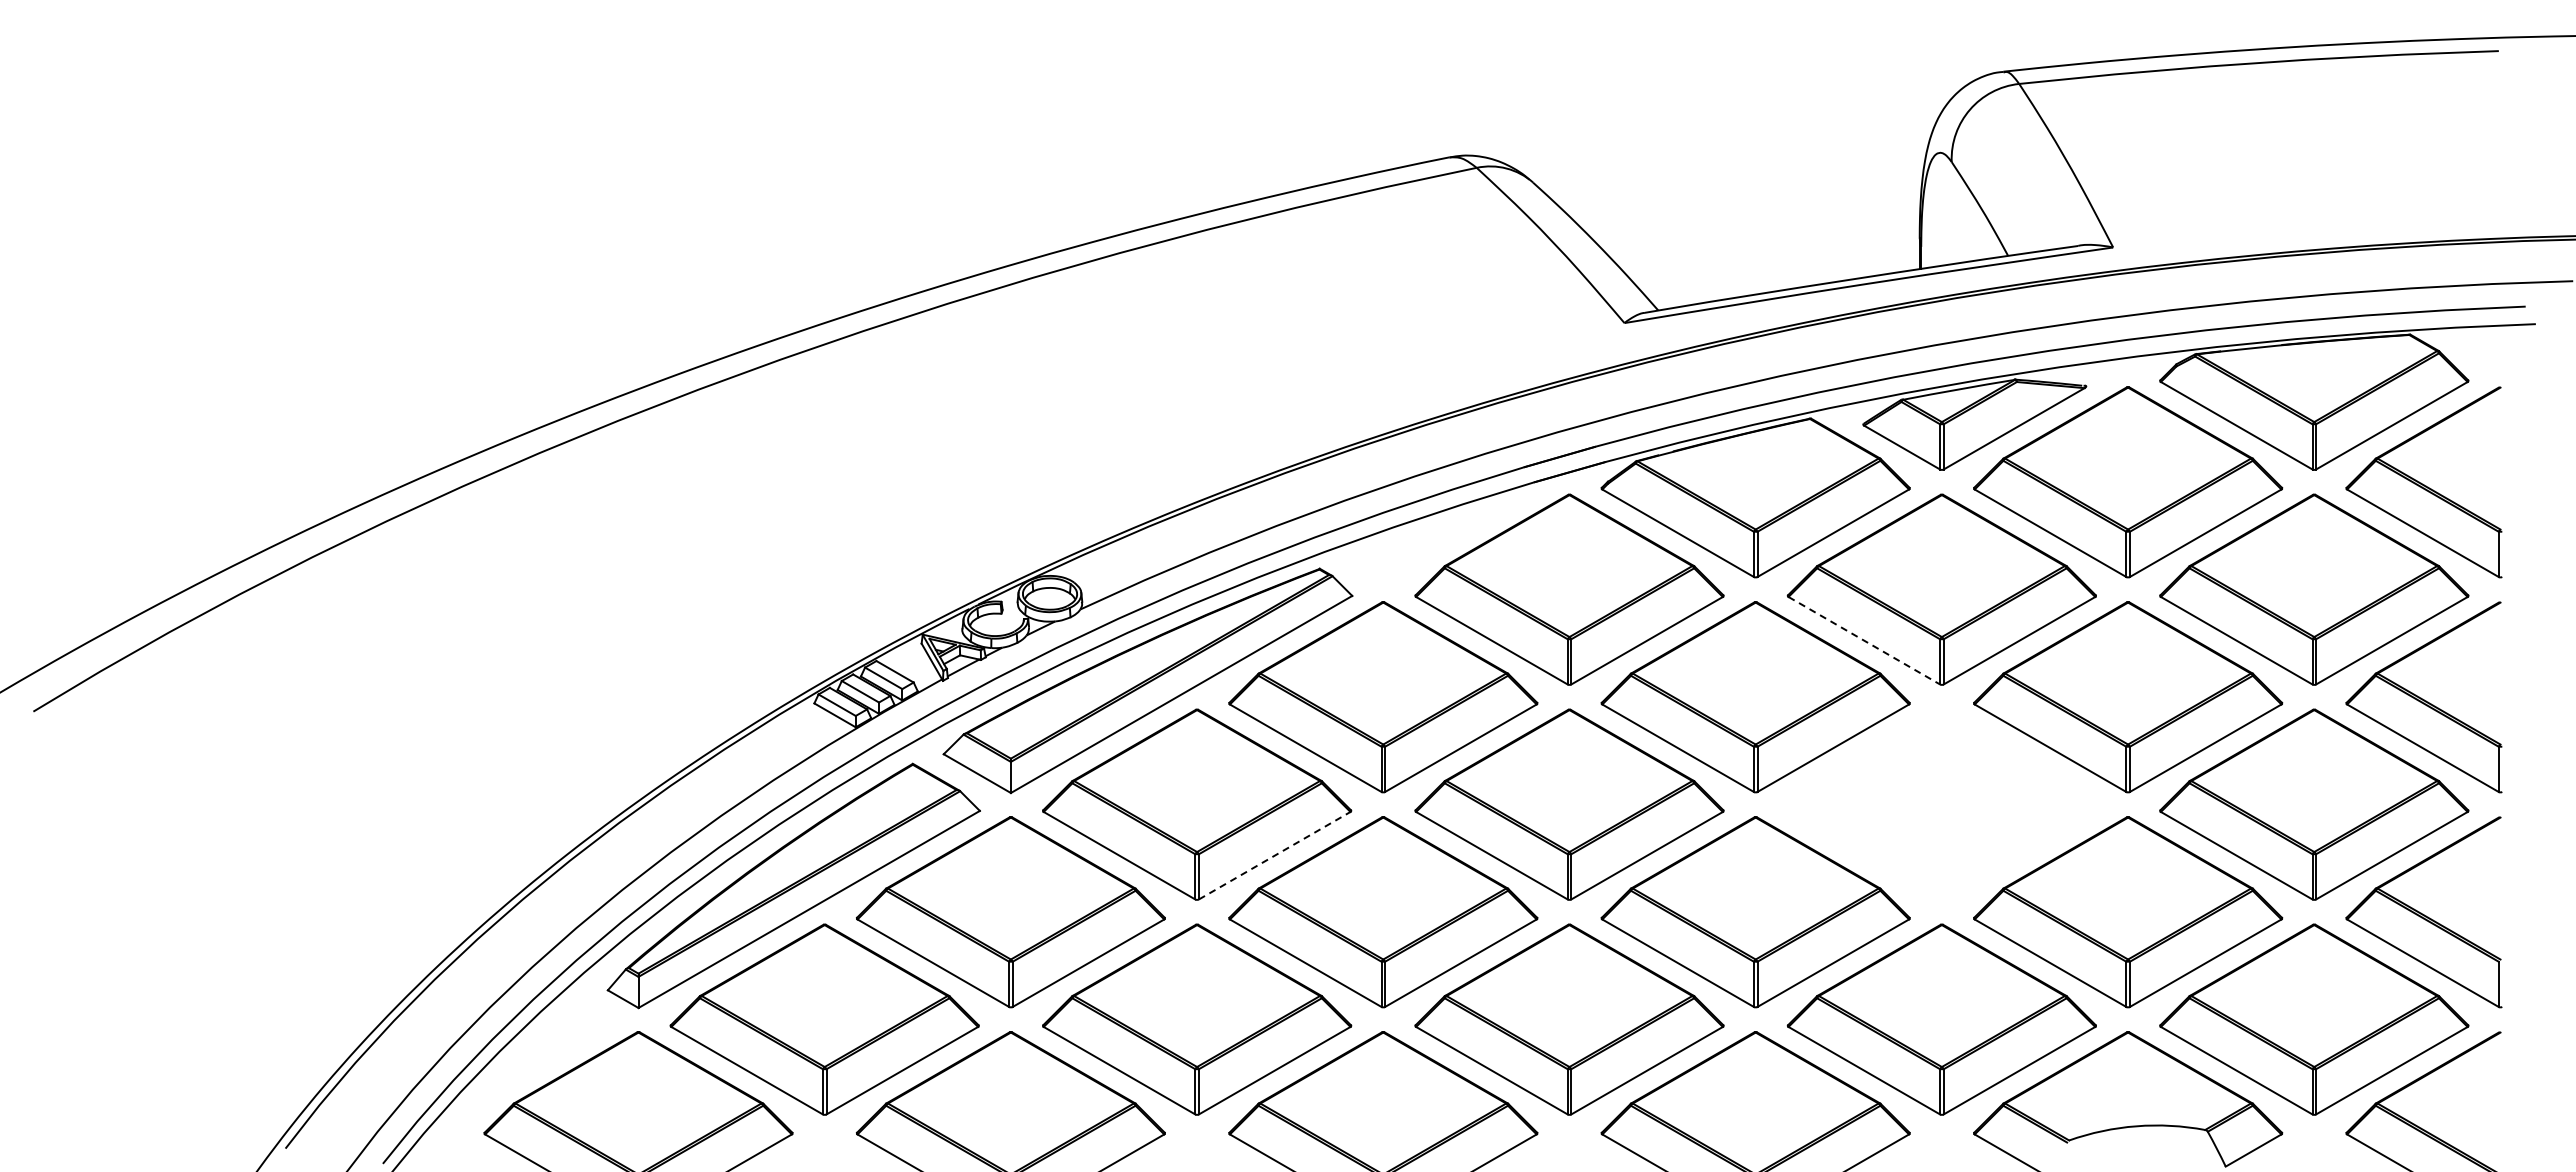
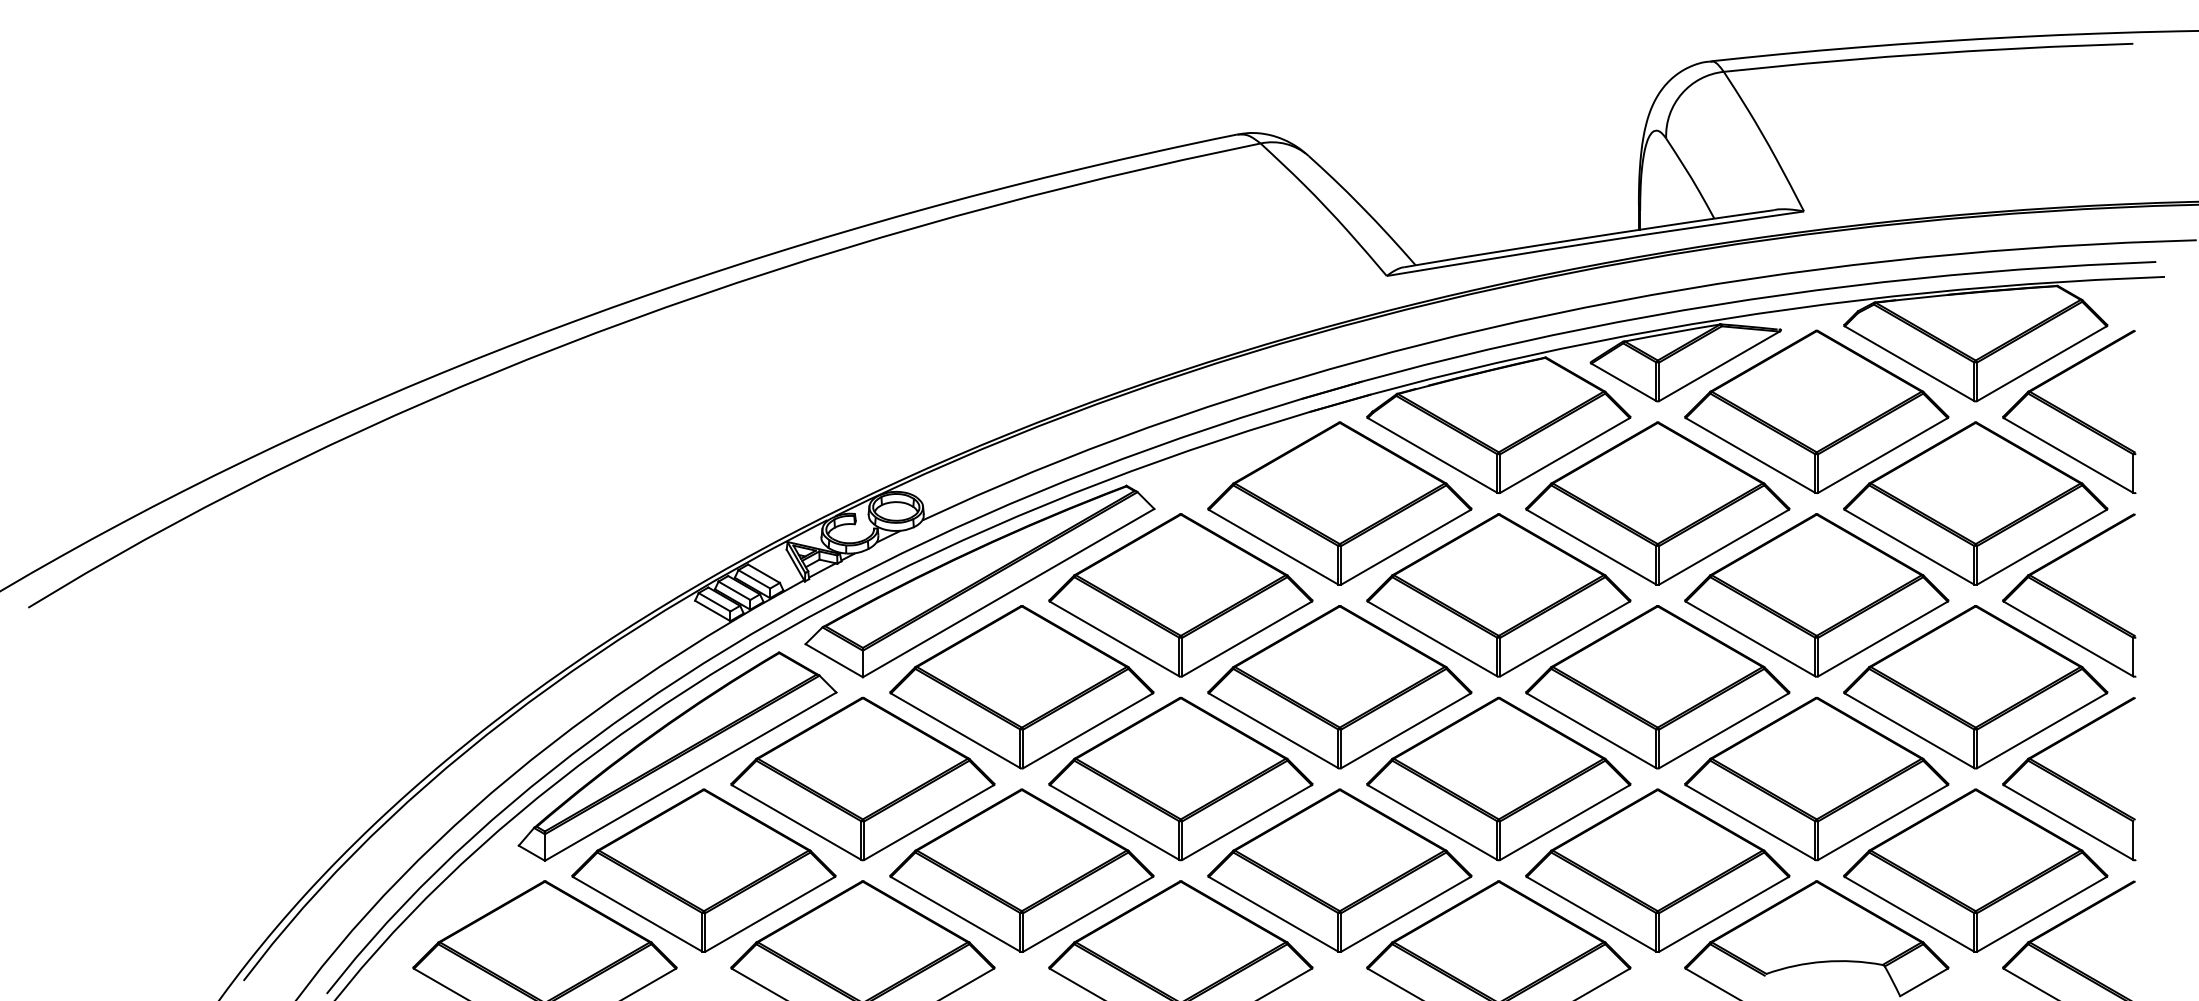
line: (1864, 640) -> (1591, 547), dashed -> solid
part: (1941, 804) -> (1657, 687), added
line: (1274, 855) -> (1087, 730), dashed -> solid

